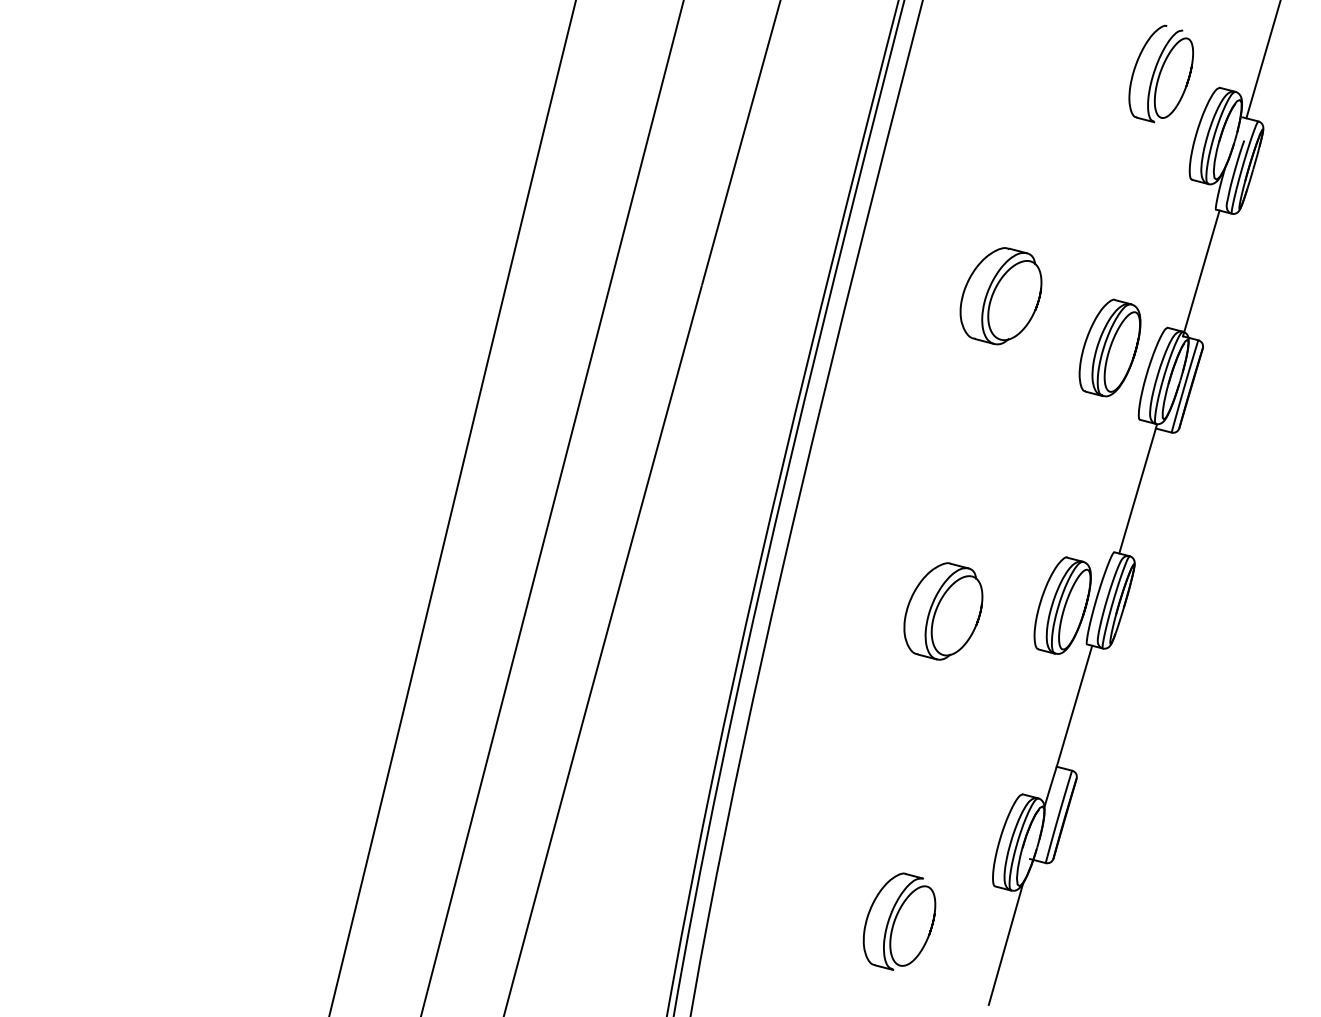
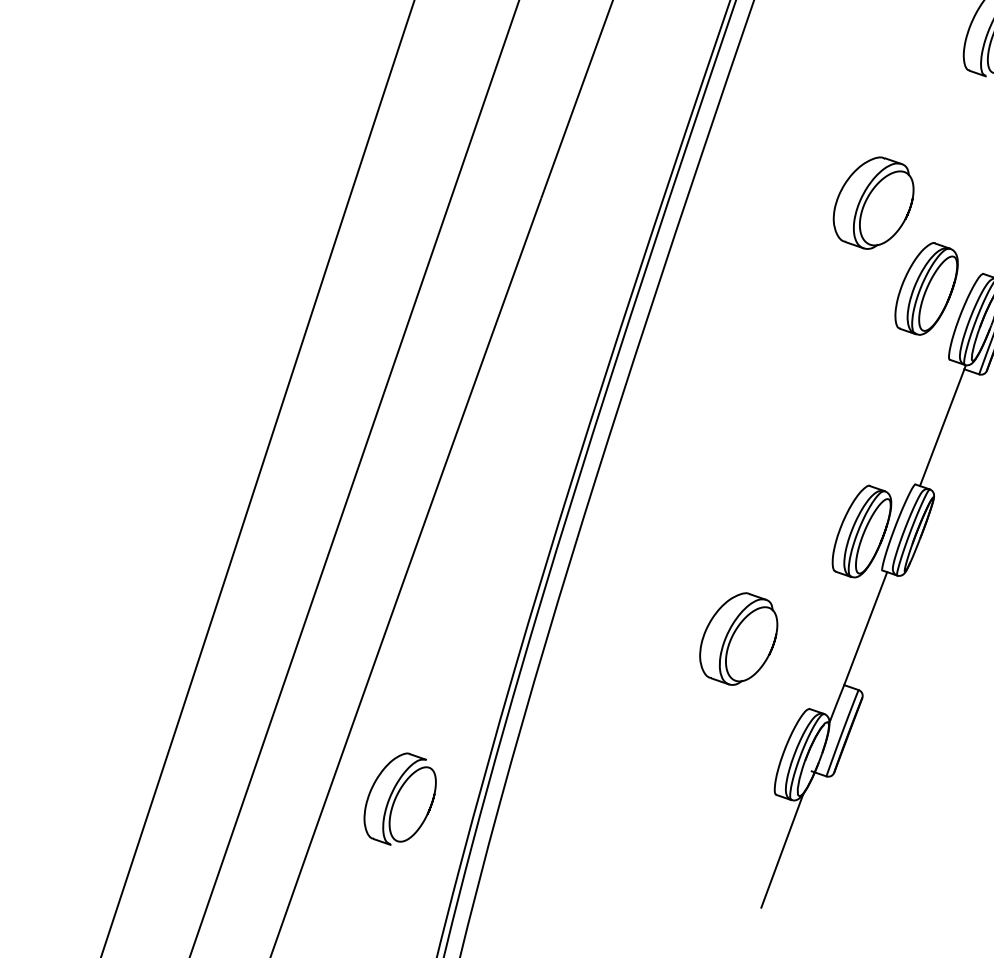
part: (1000, 296) -> (873, 203), moved
part: (943, 611) -> (738, 639), moved
part: (899, 921) -> (400, 799), moved

